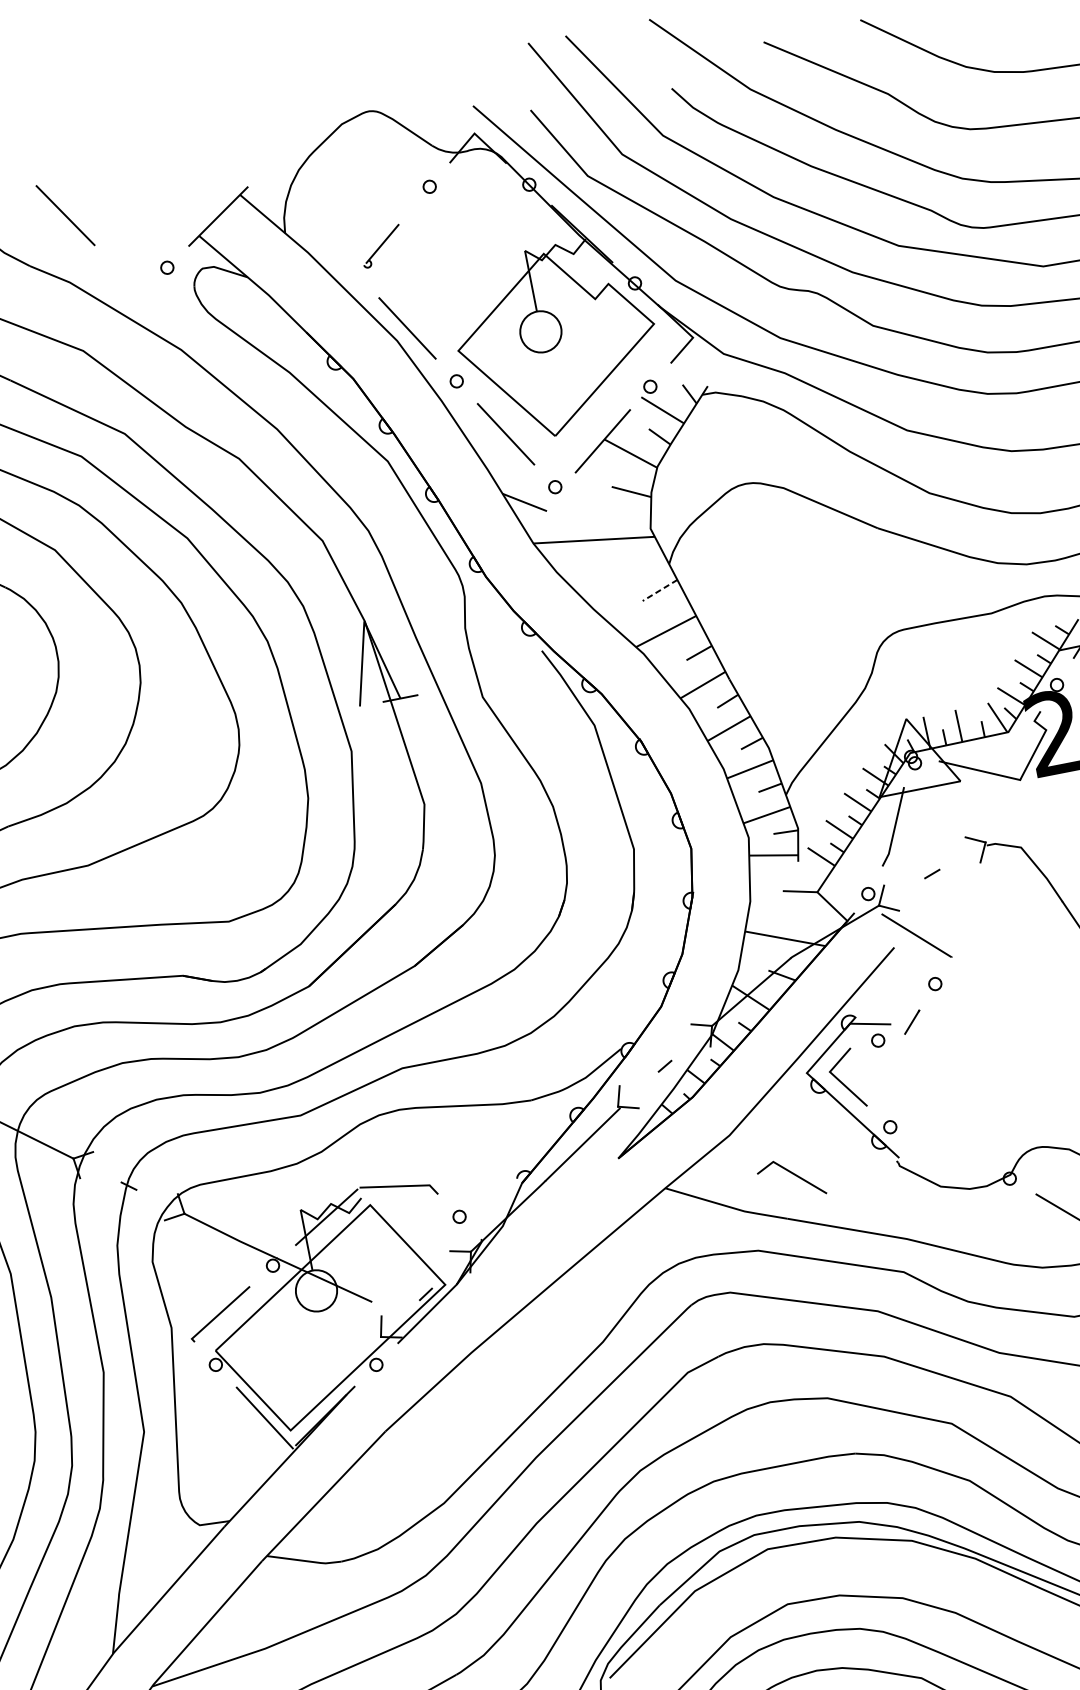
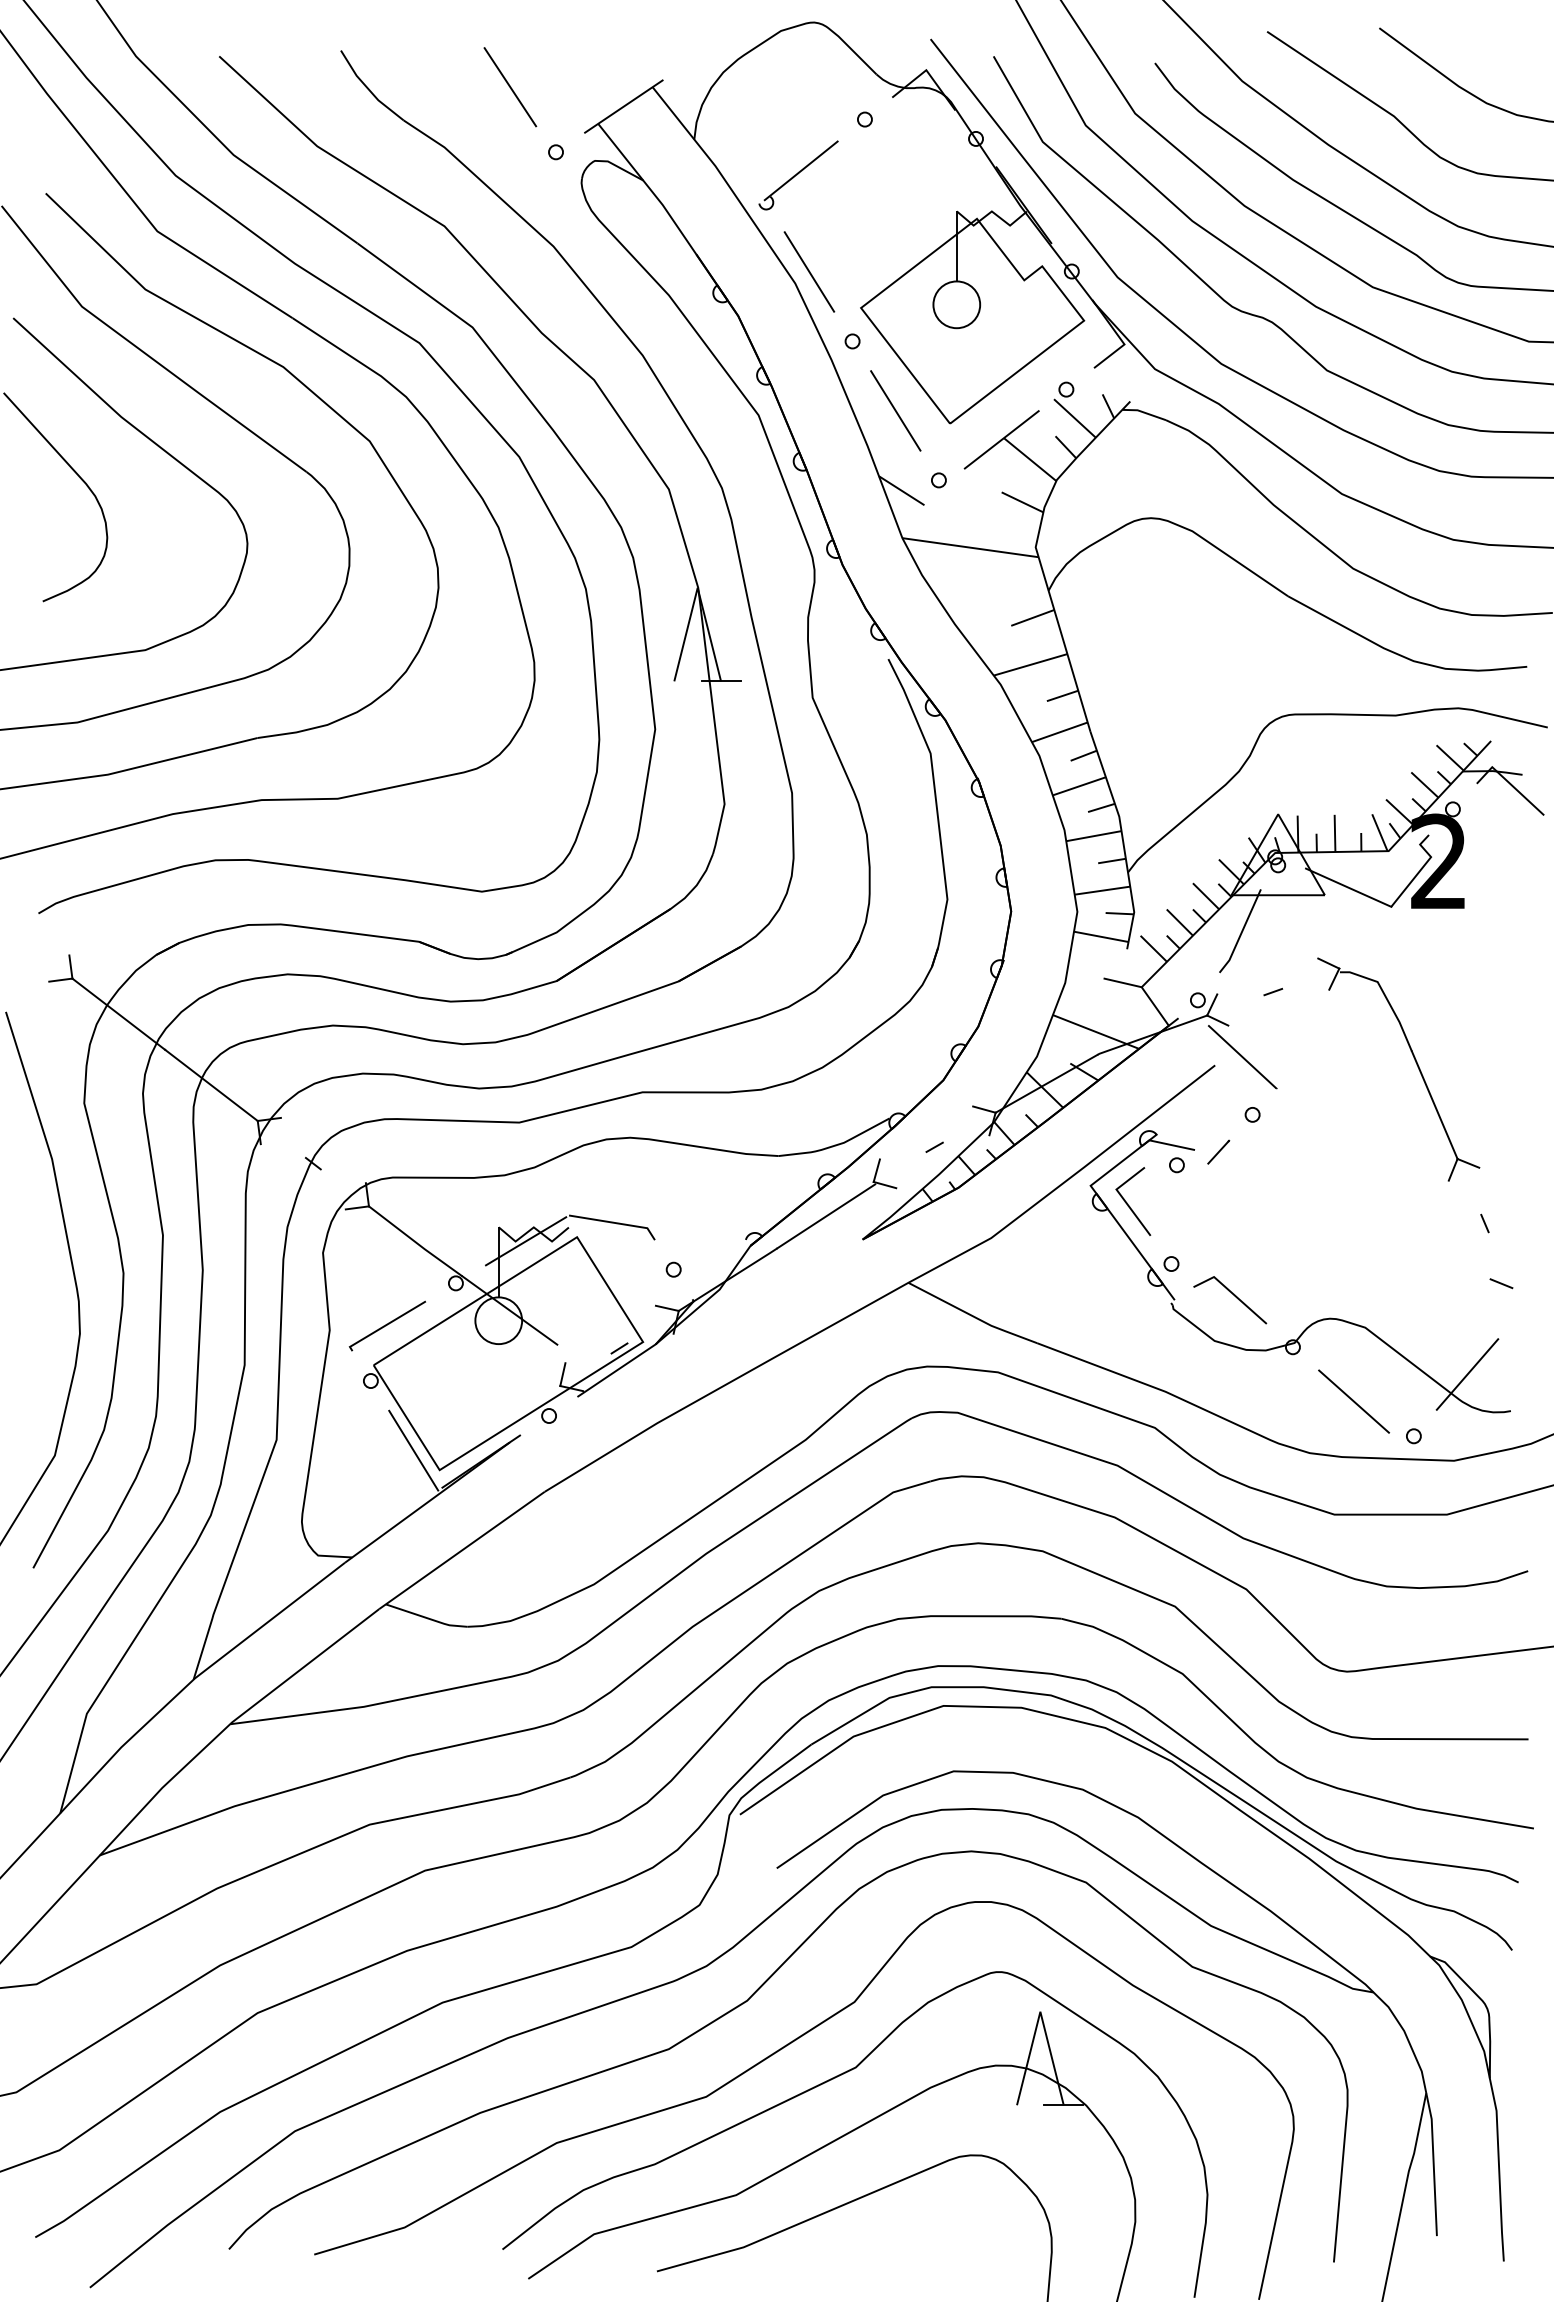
line: (65, 215) -> (510, 87), moved
part: (381, 246) -> (798, 175), size x1.67
line: (659, 591) -> (1032, 618), dashed -> solid
line: (794, 1175) -> (1234, 1296), moved

